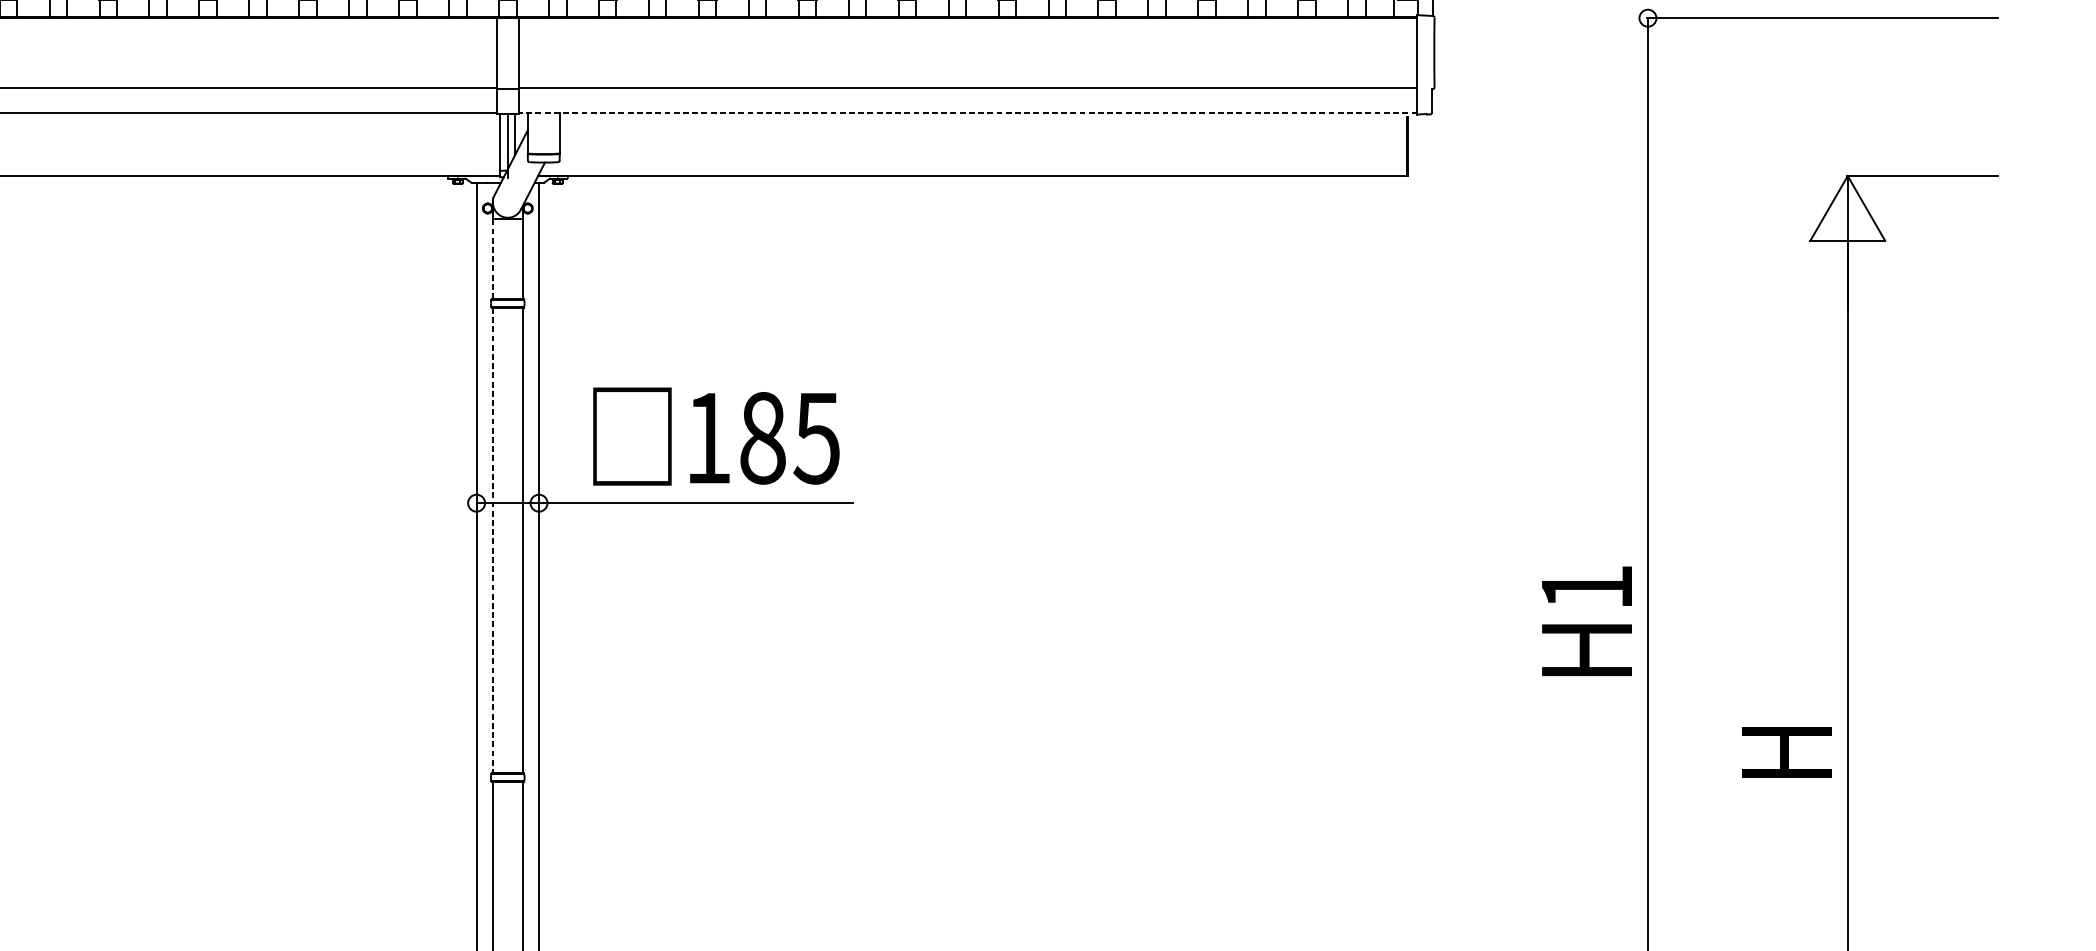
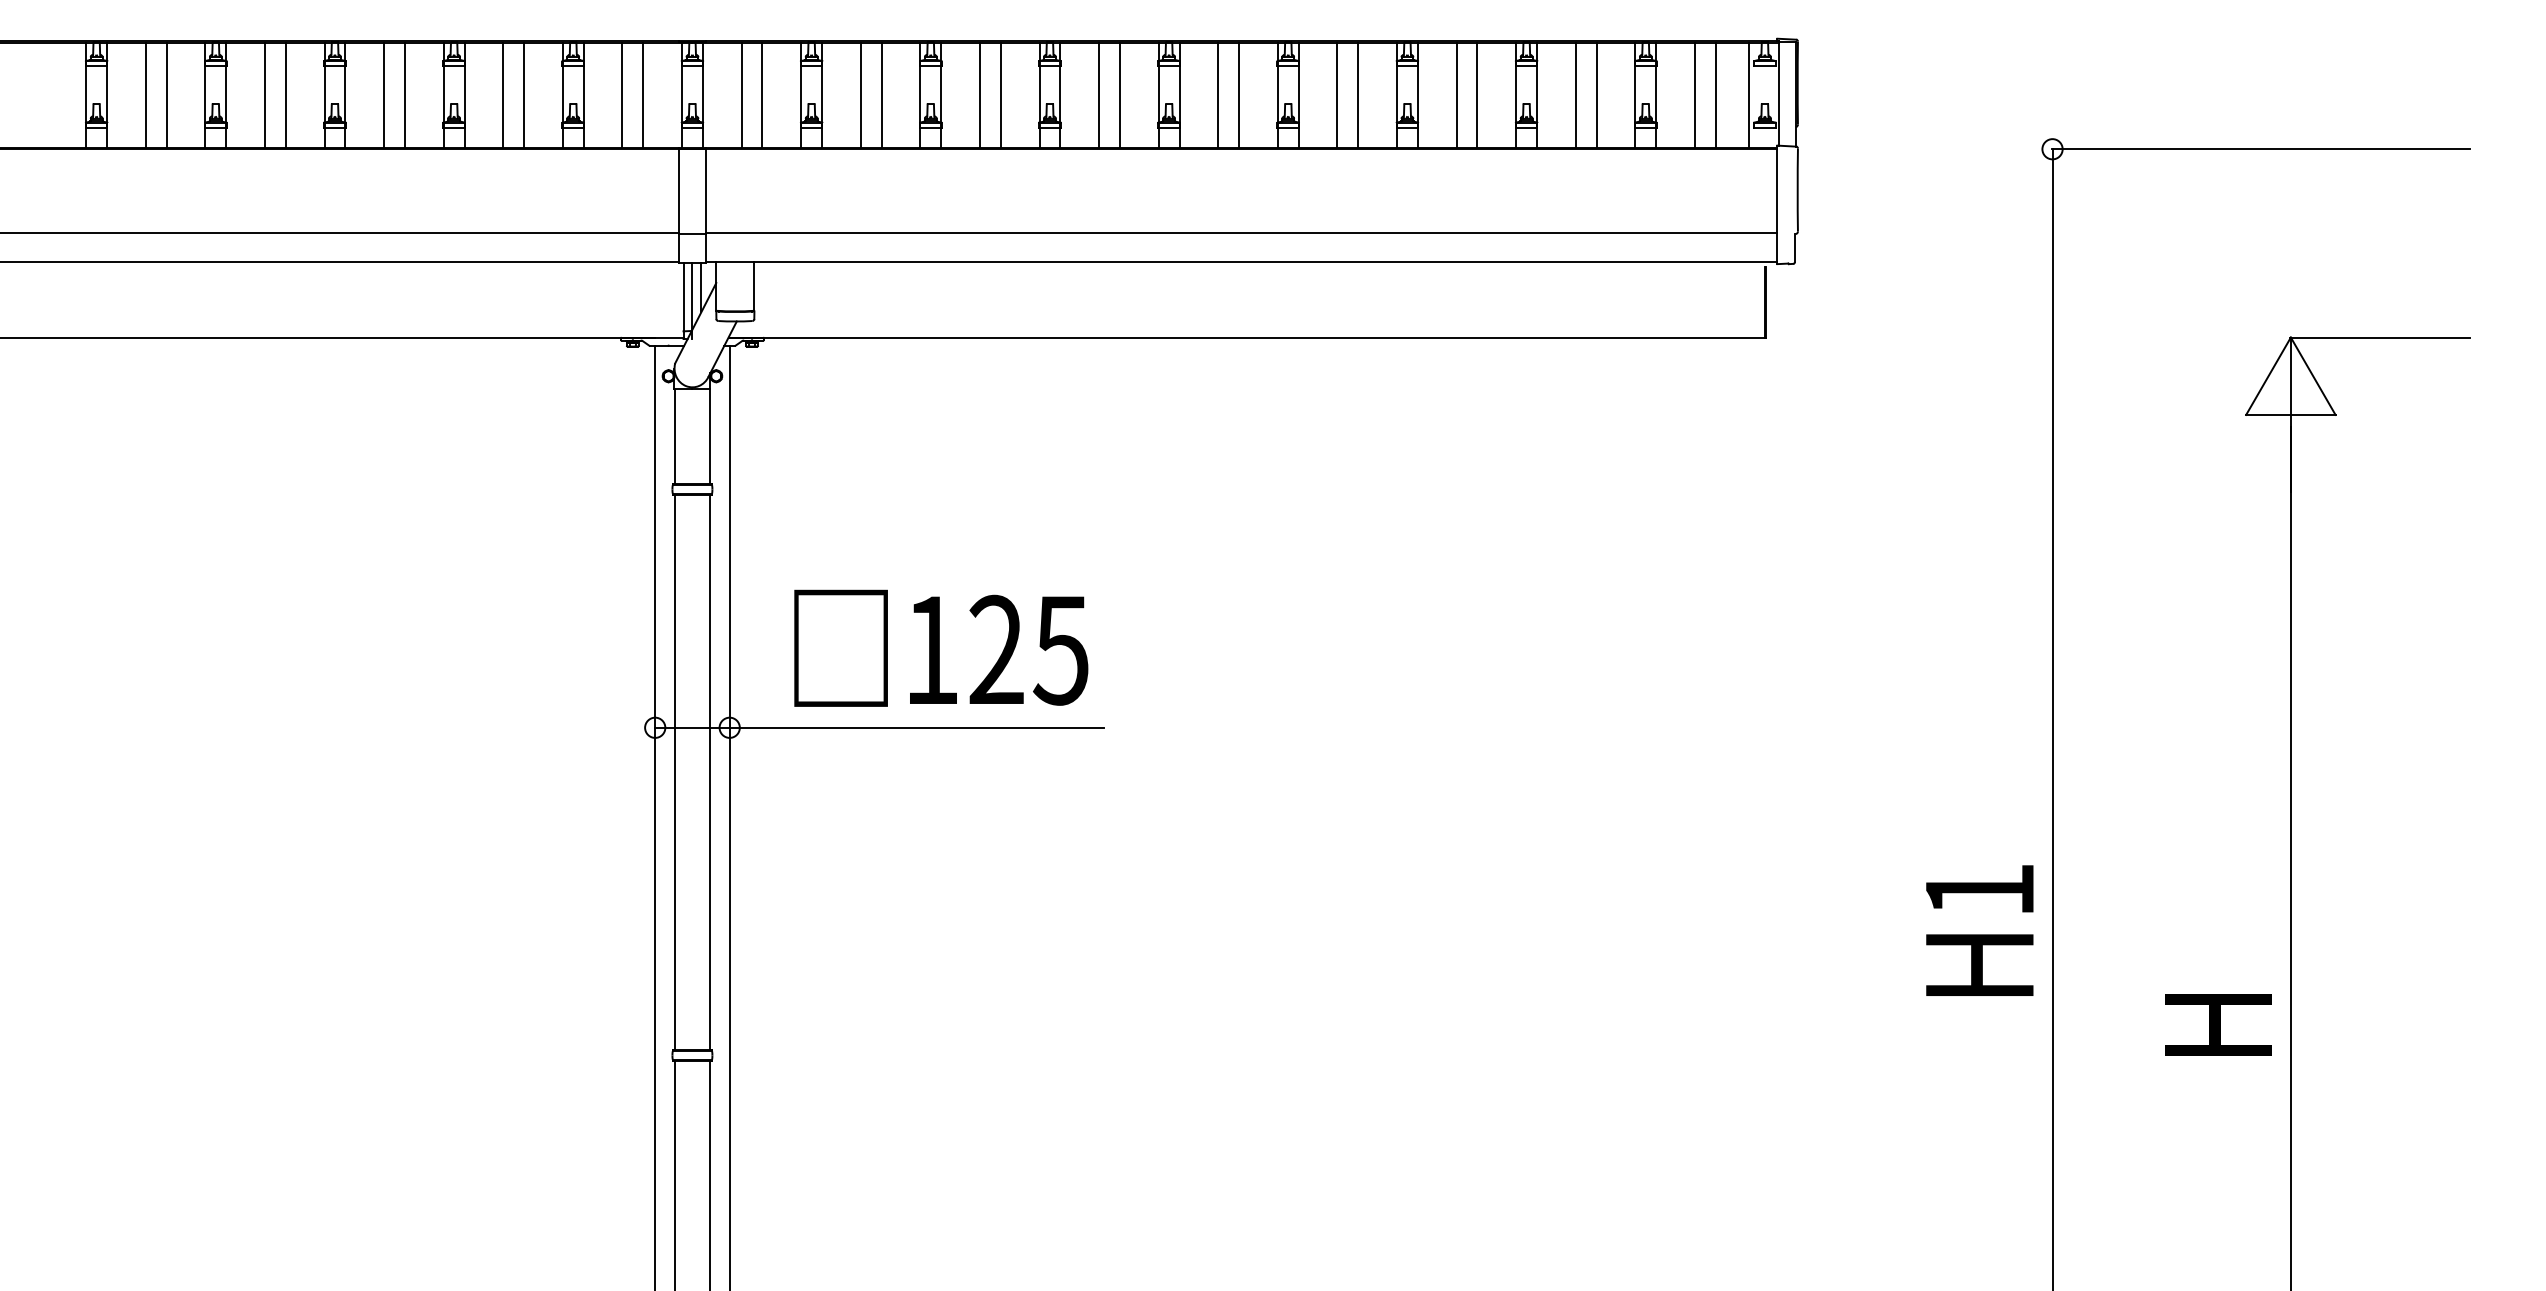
line: (968, 113) -> (1241, 262), dashed -> solid
line: (492, 259) -> (674, 437), dashed -> solid
text: (762, 437) -> (996, 649), 185 -> 125
line: (492, 540) -> (674, 772), dashed -> solid
text: (1586, 621) -> (1979, 930), moved

